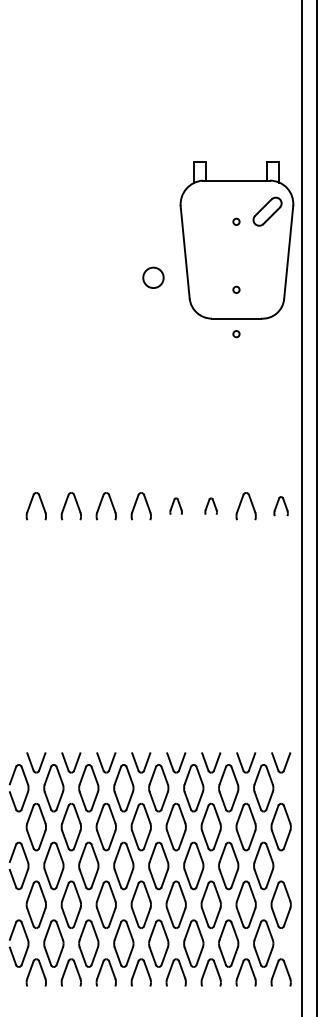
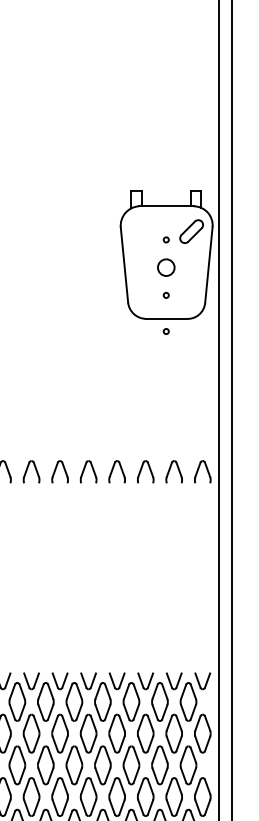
circle: (153, 277) -> (166, 267), moved
part: (175, 506) -> (116, 472), size x1.67
part: (210, 506) -> (145, 472), size x1.67
part: (280, 506) -> (202, 472), size x1.43

